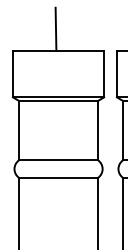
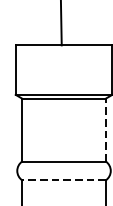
line: (98, 130) -> (106, 129), solid -> dashed
line: (58, 177) -> (63, 179), solid -> dashed

